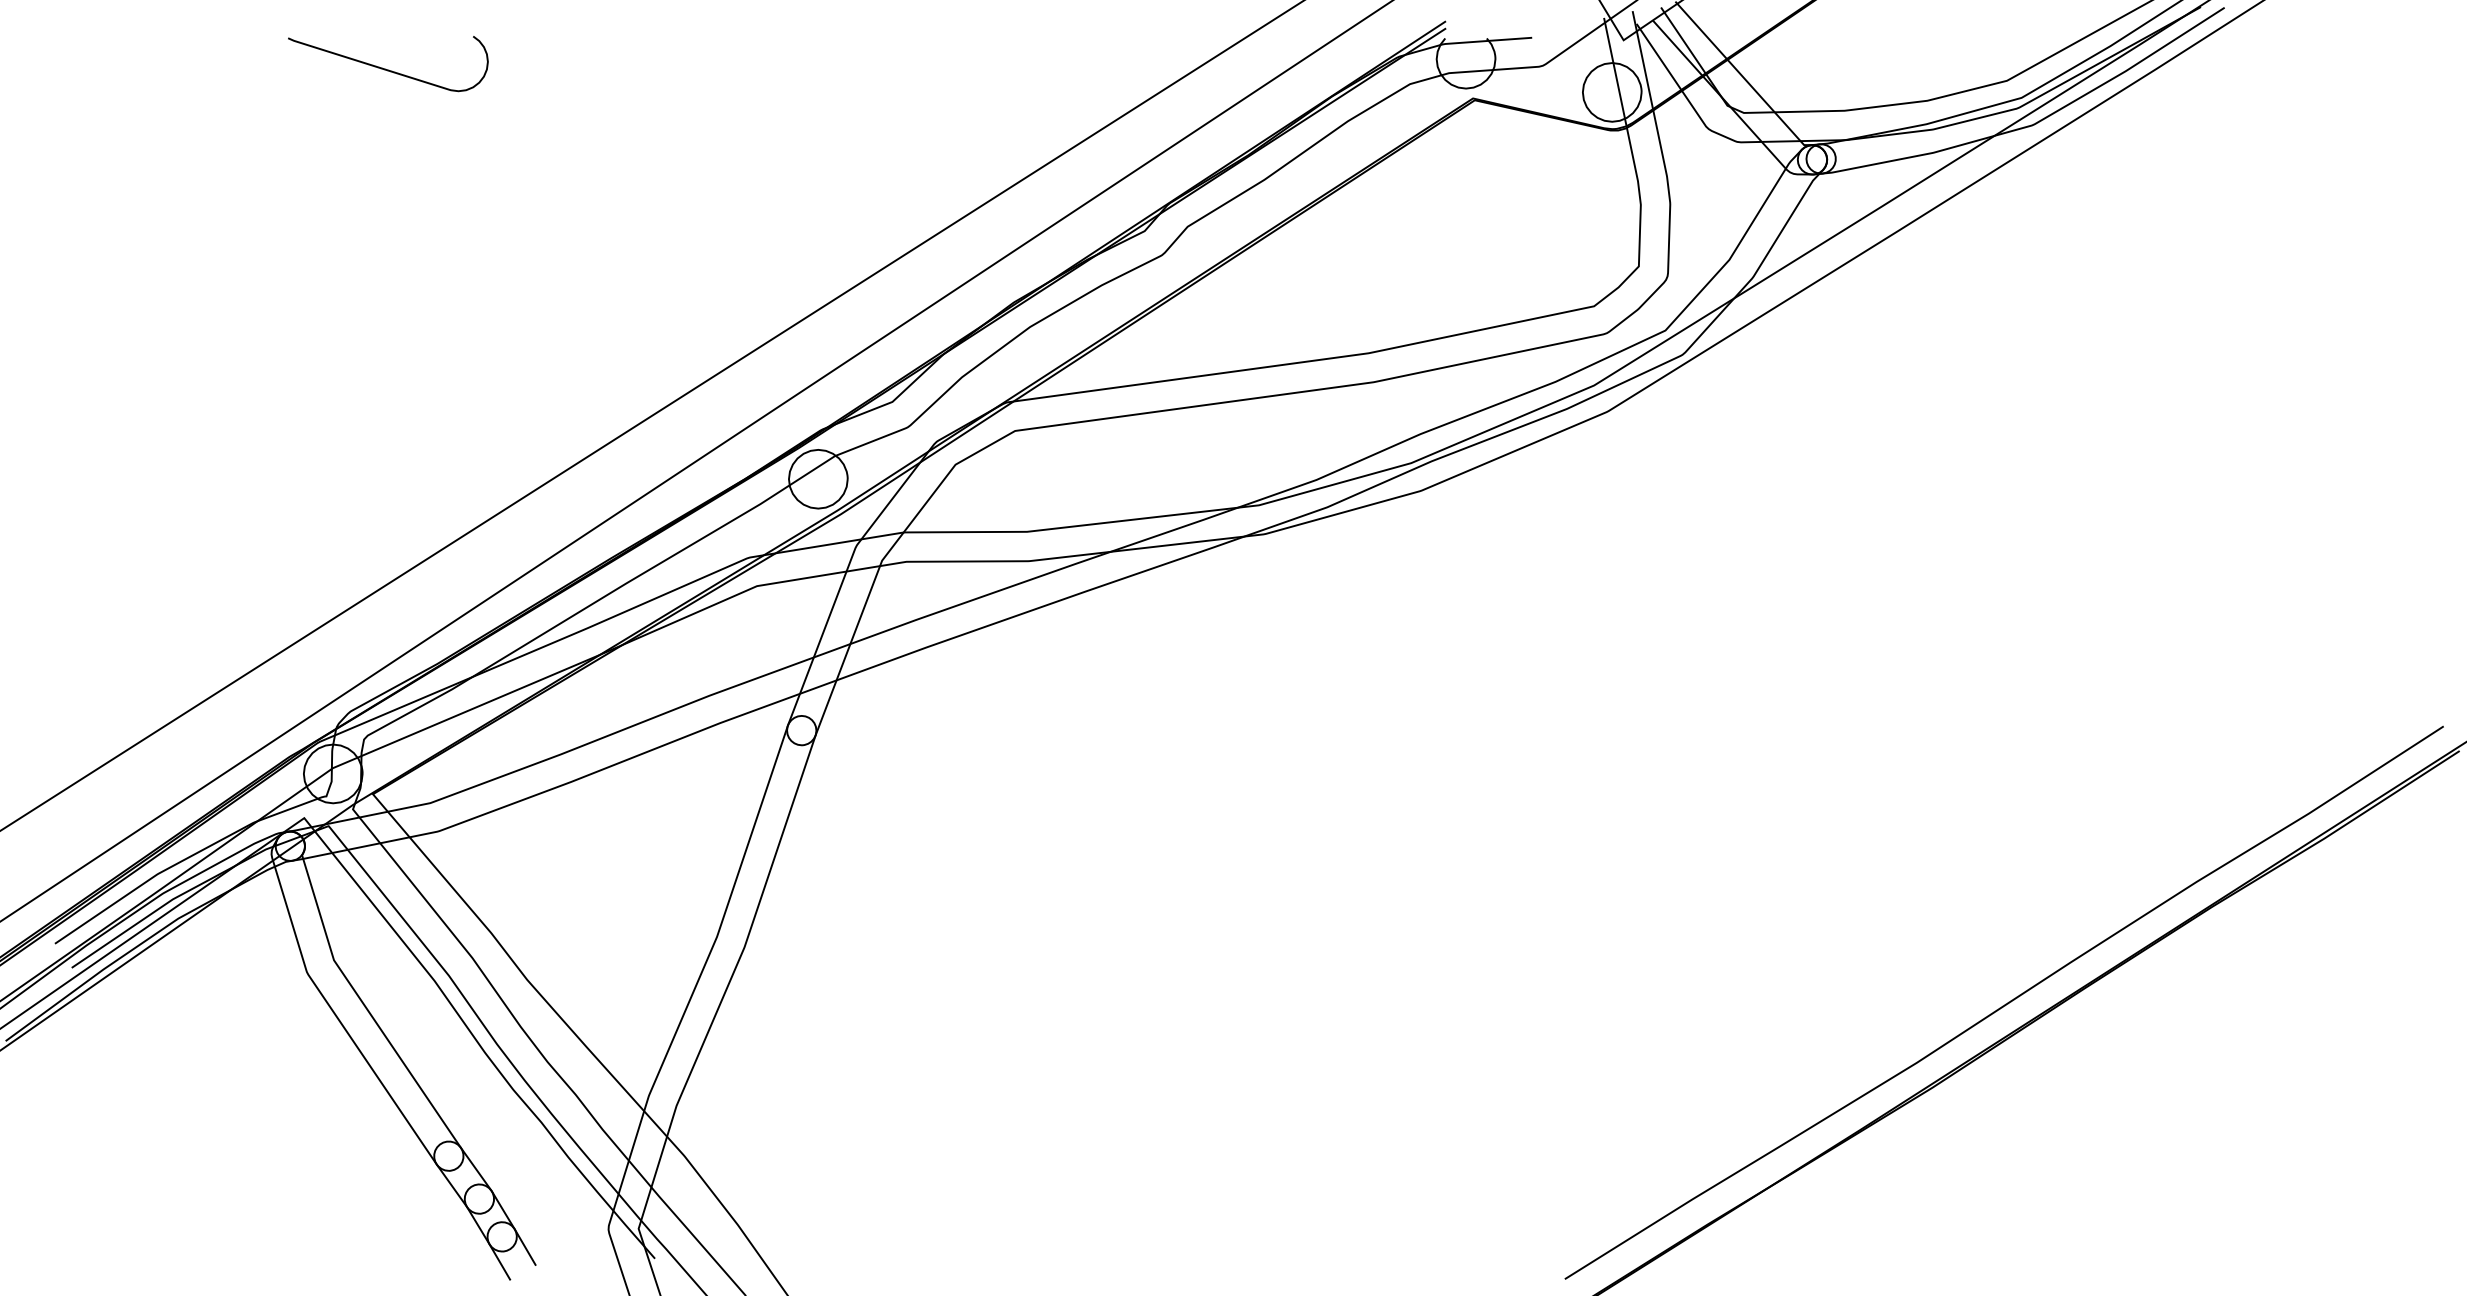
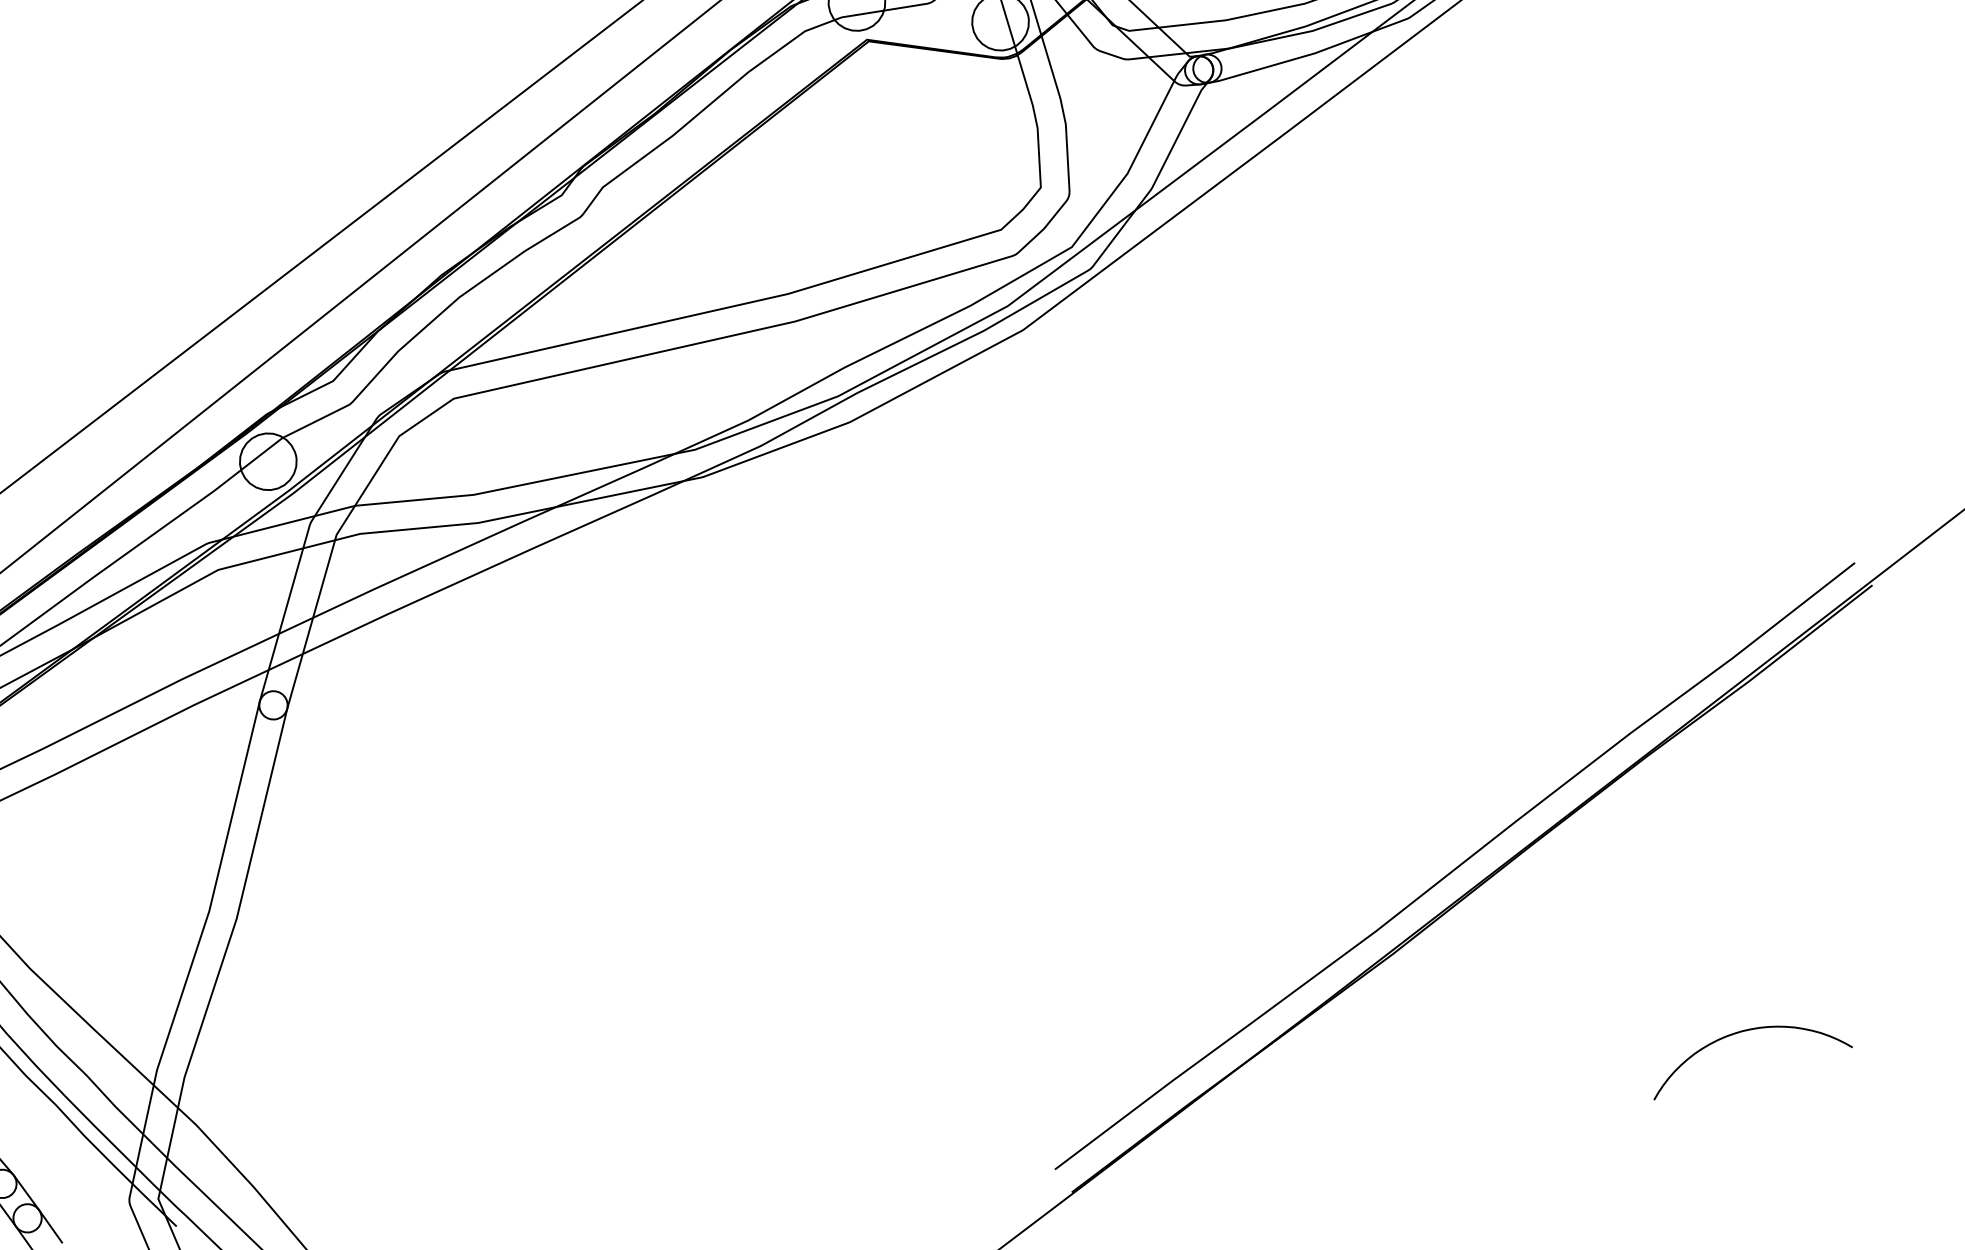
curve: (2288, 1199) -> (1745, 1031), added

